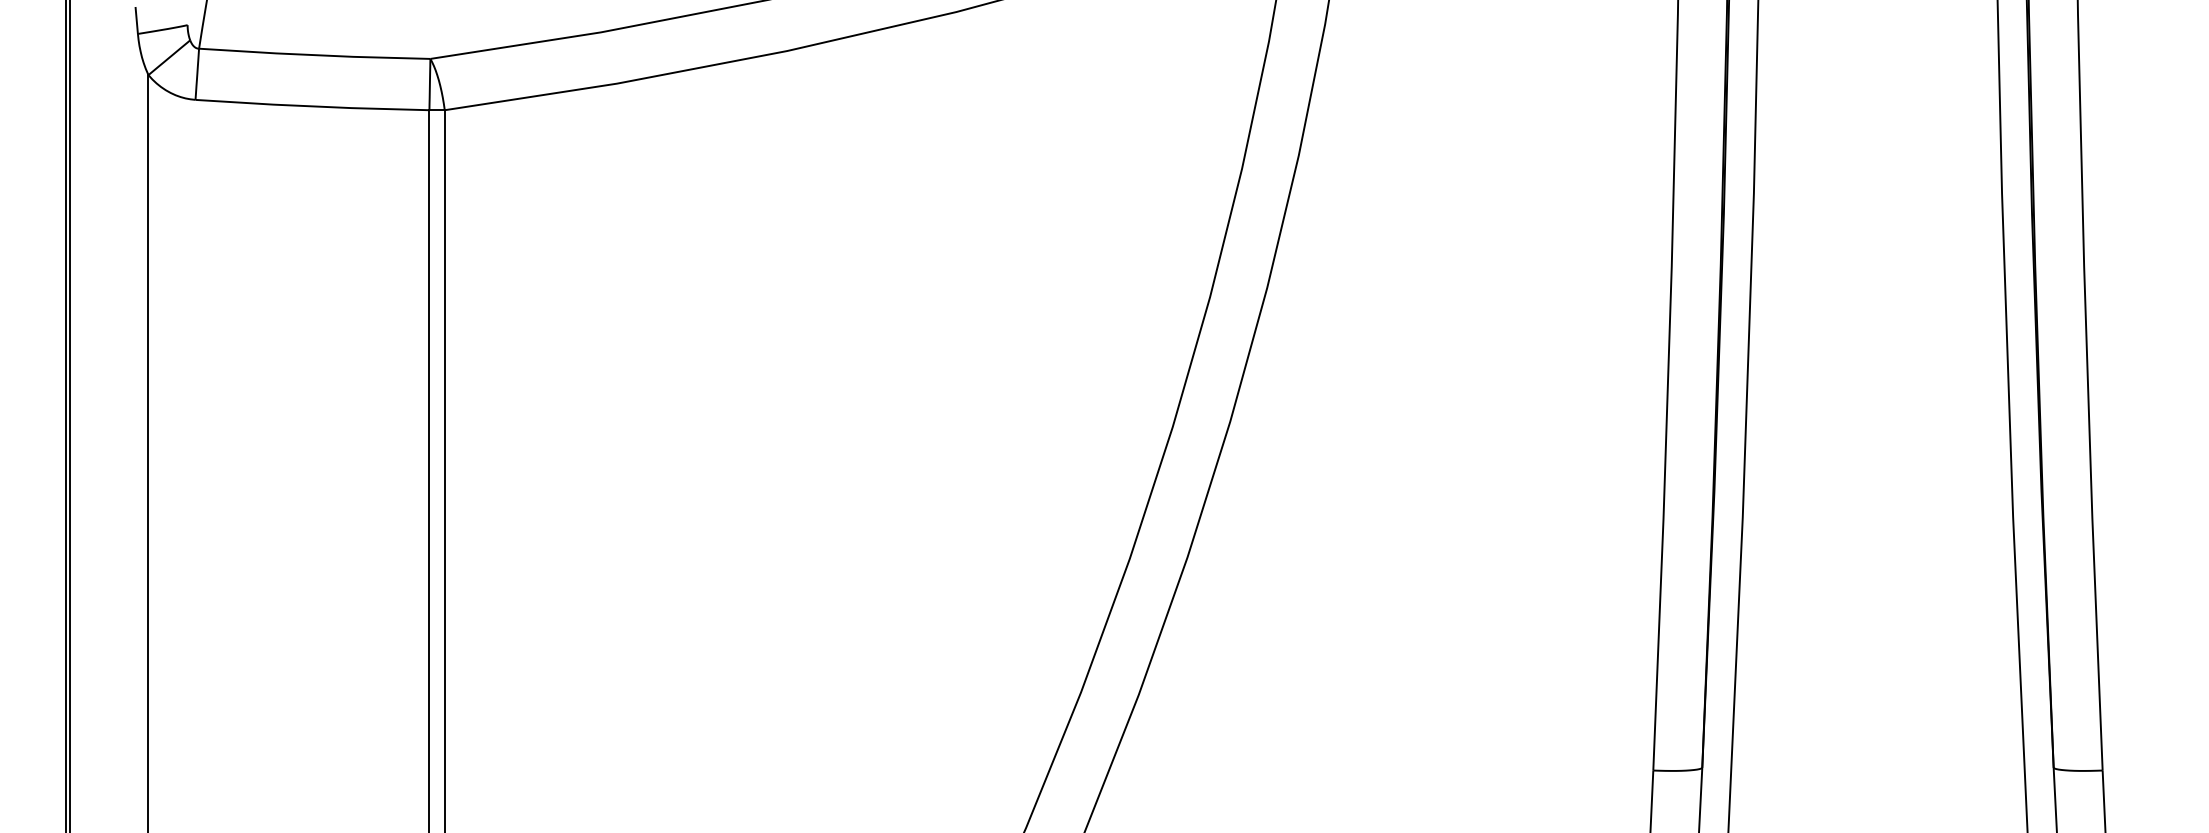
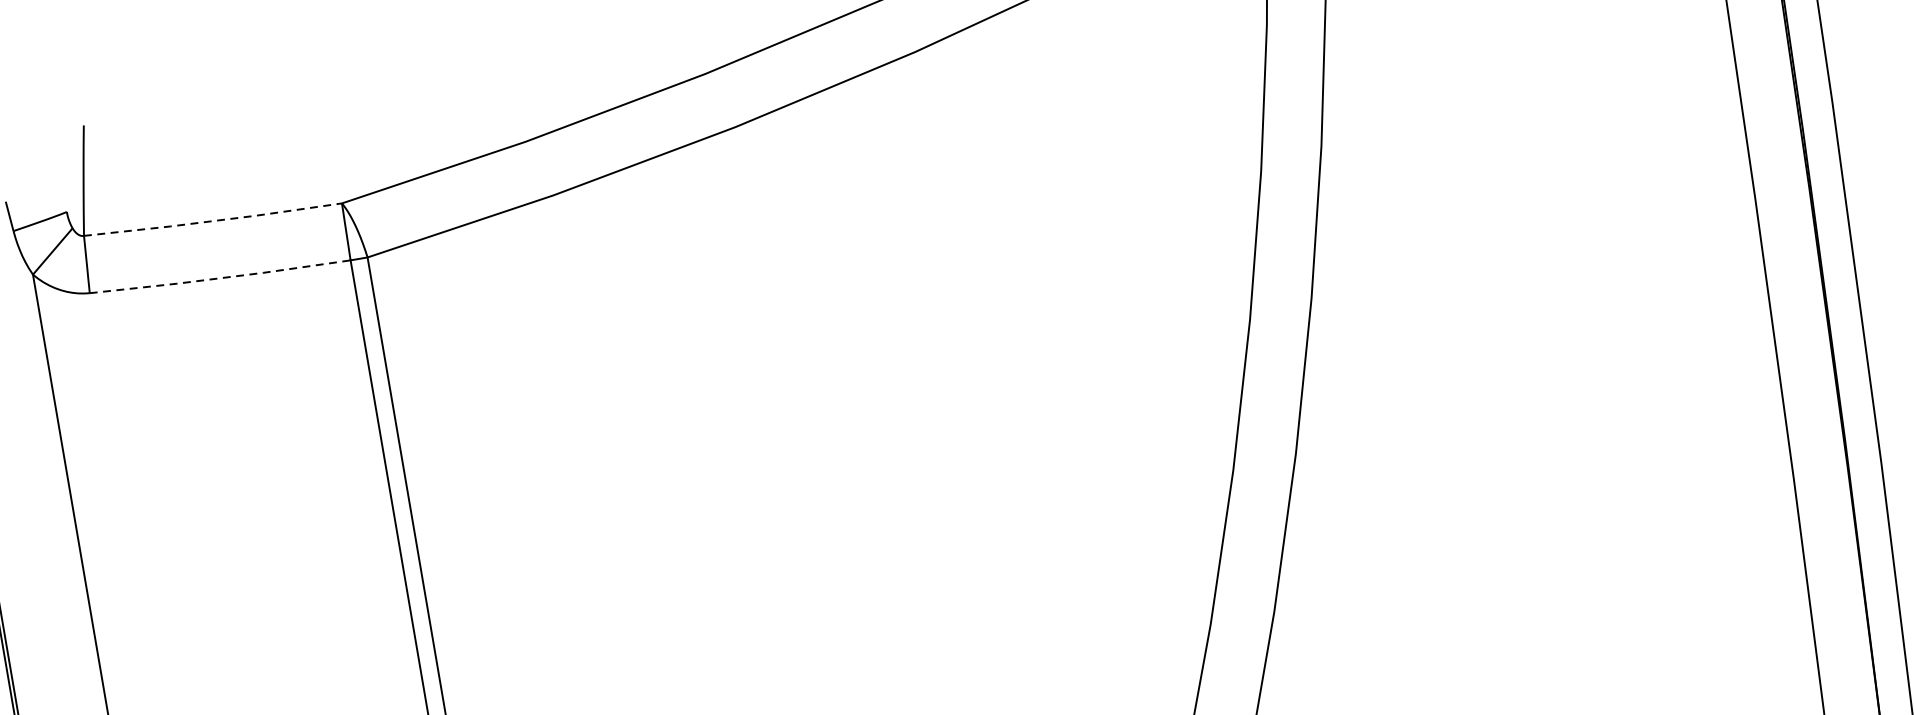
line: (314, 55) -> (213, 221), solid -> dashed
line: (312, 106) -> (220, 278), solid -> dashed

